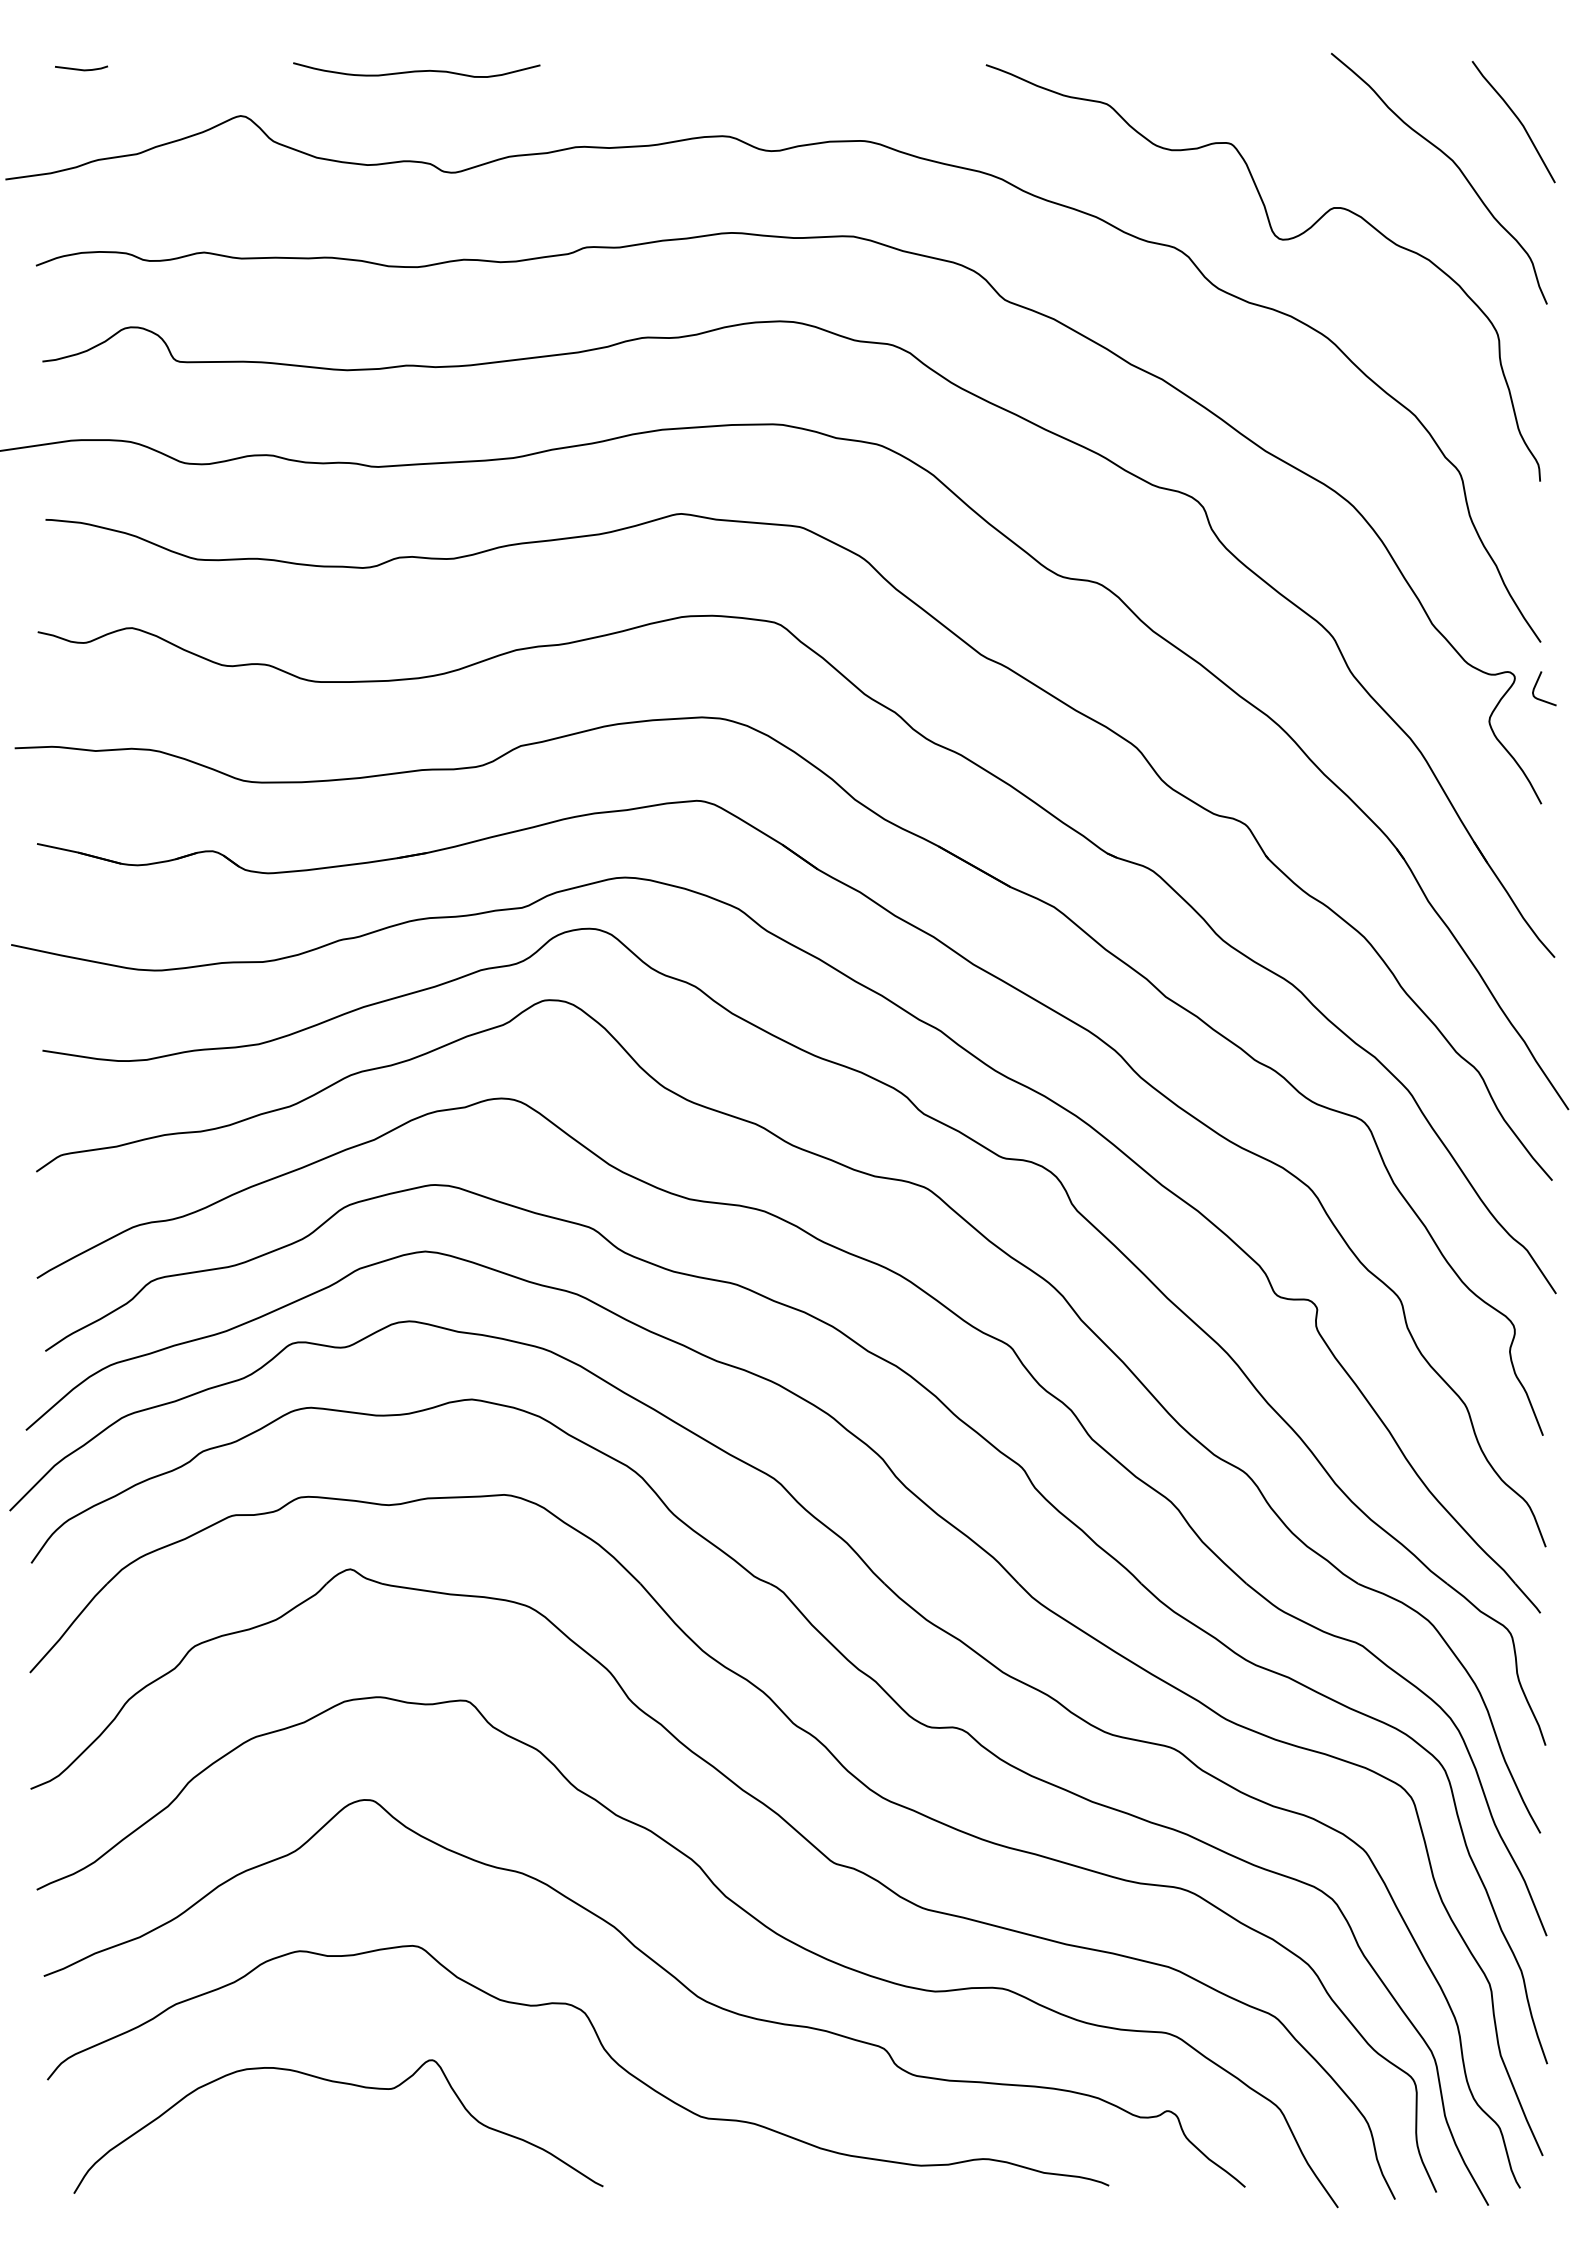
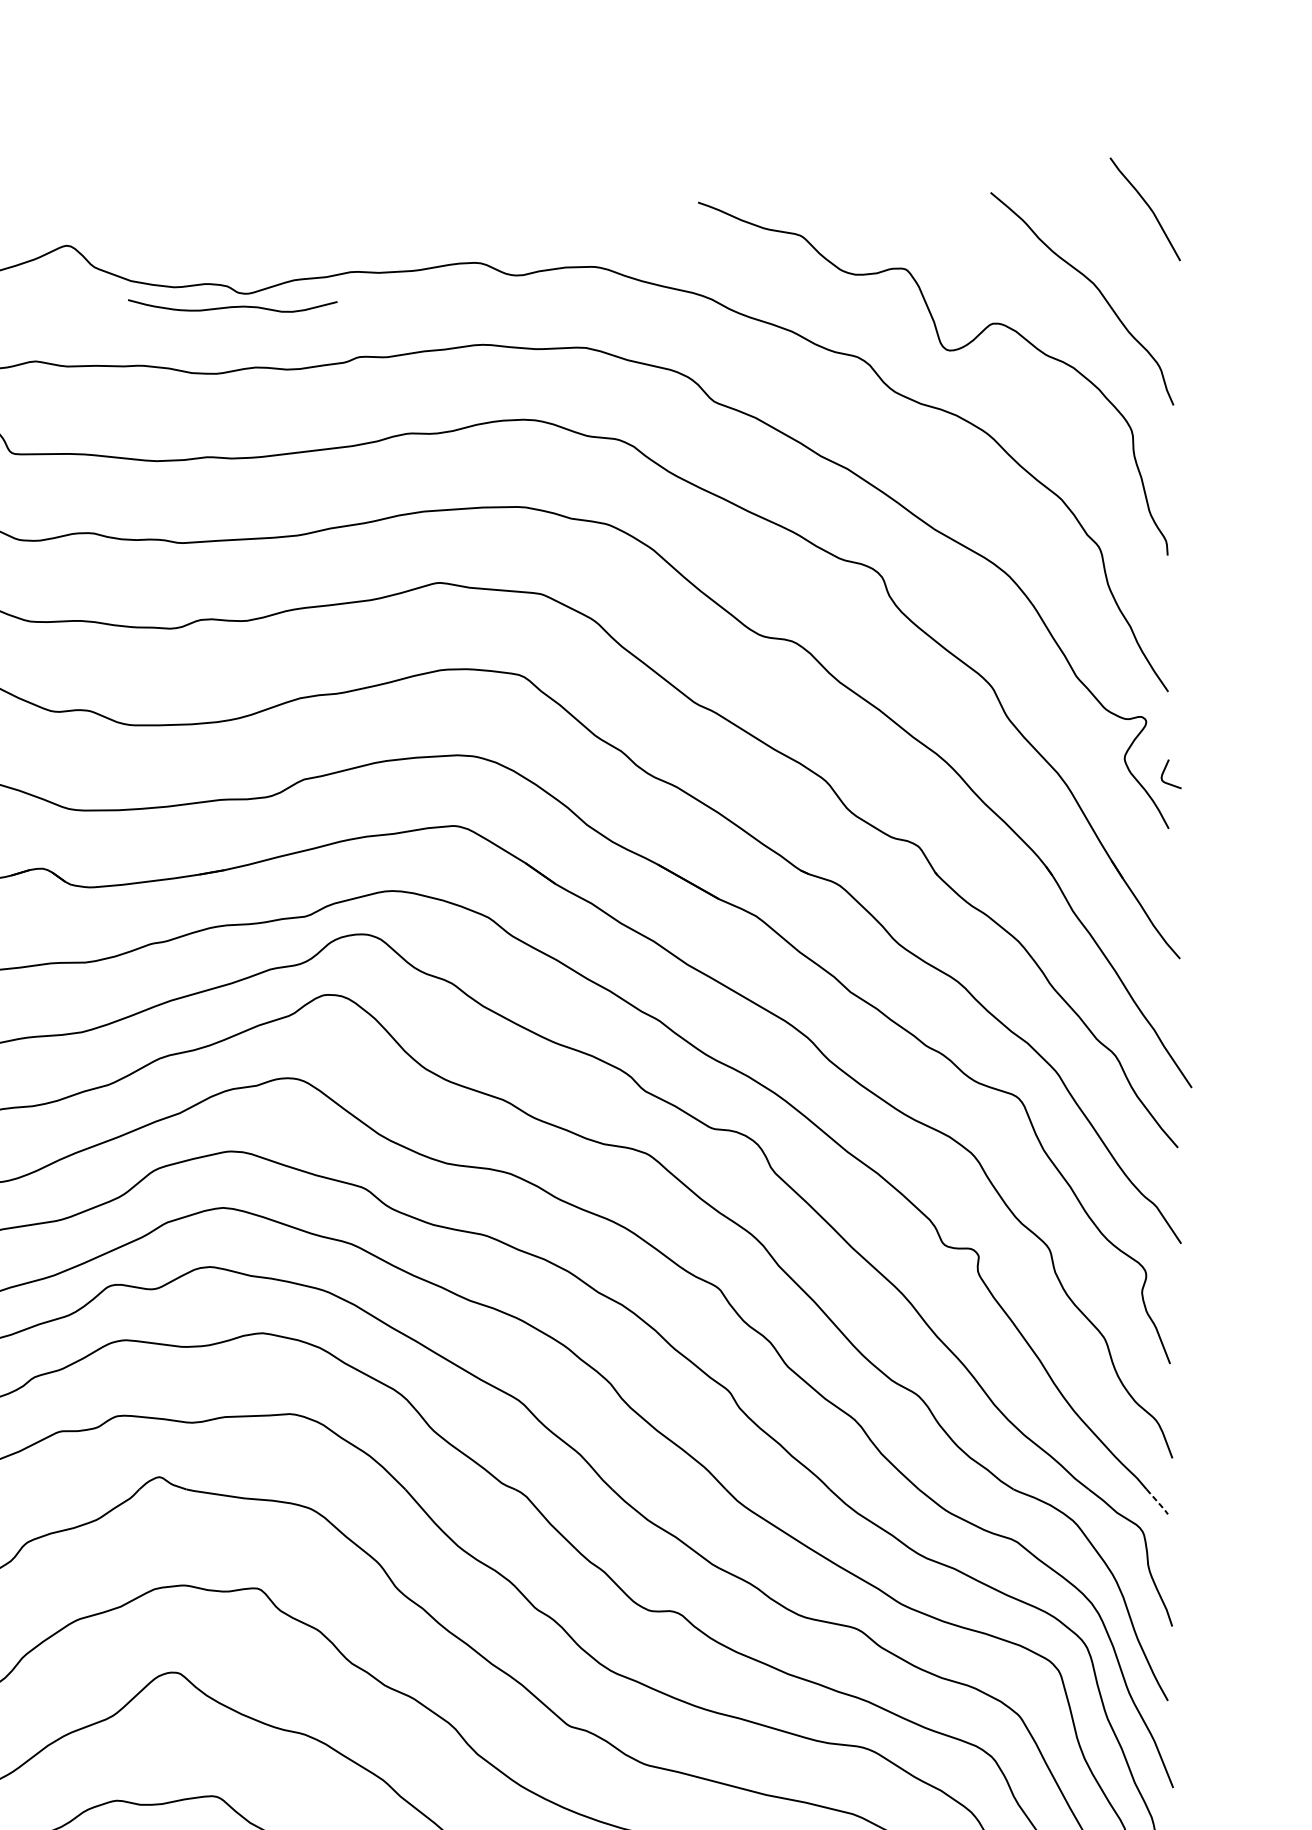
curve: (416, 70) -> (232, 306), moved
curve: (1516, 118) -> (1147, 206), moved
curve: (1536, 685) -> (1164, 771), moved
line: (1528, 1599) -> (1157, 1502), solid -> dashed

